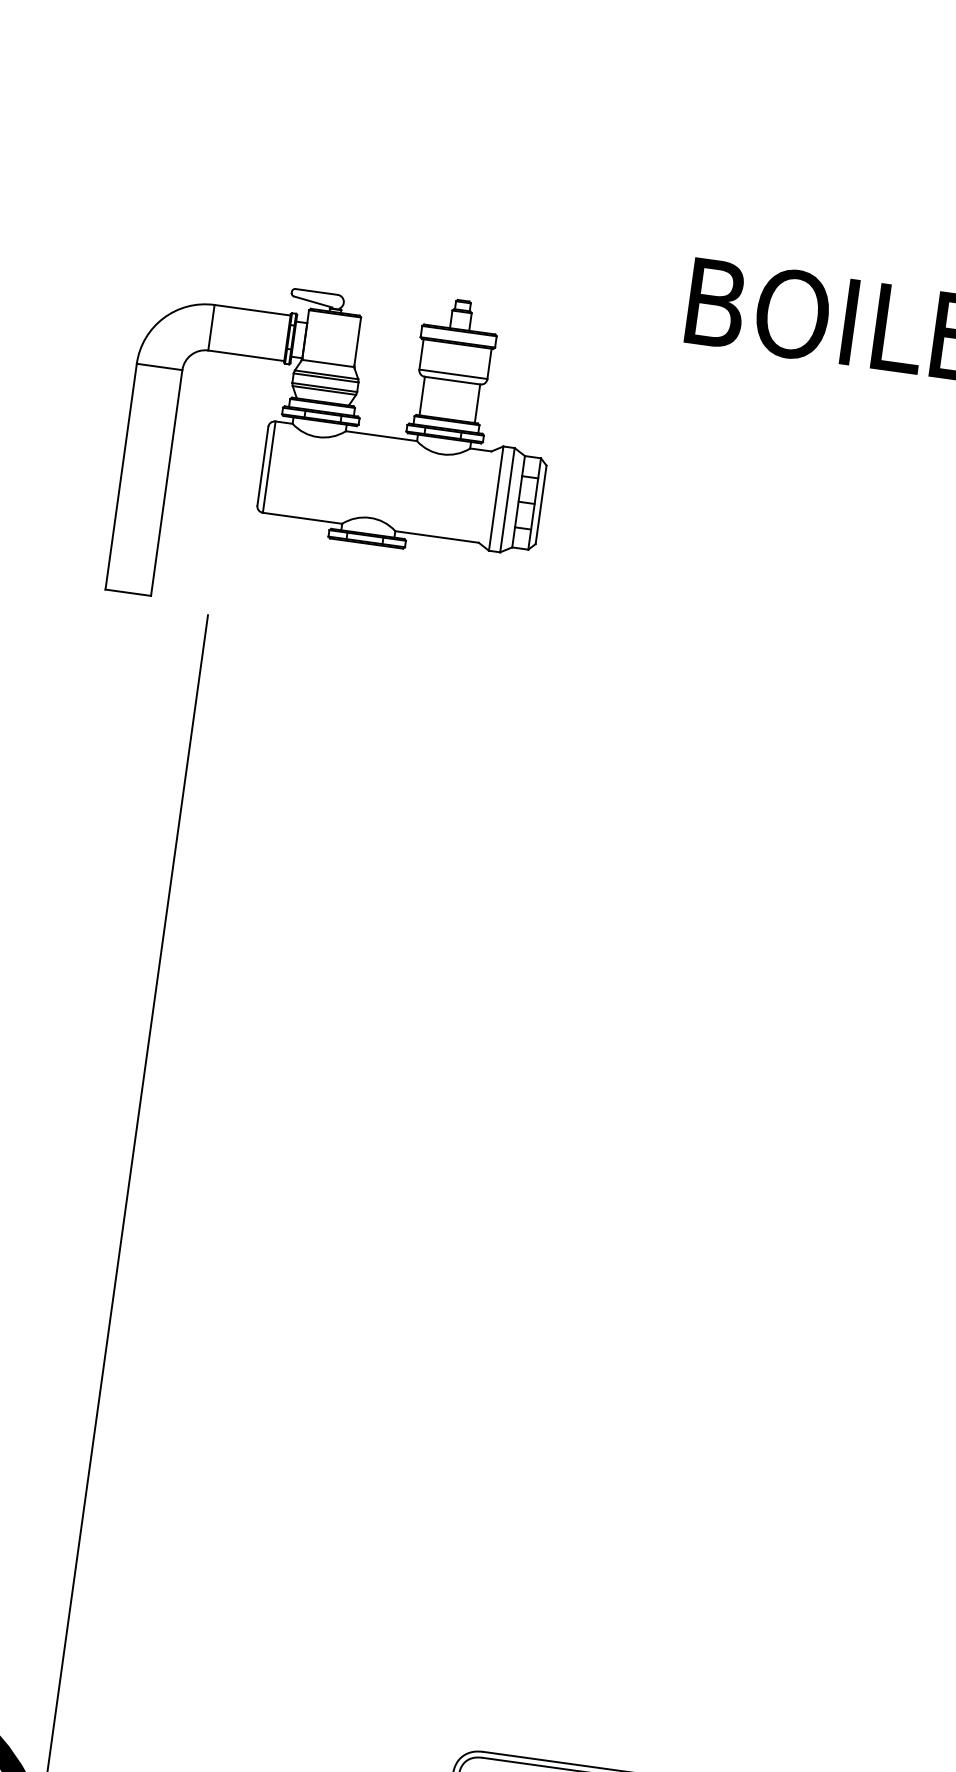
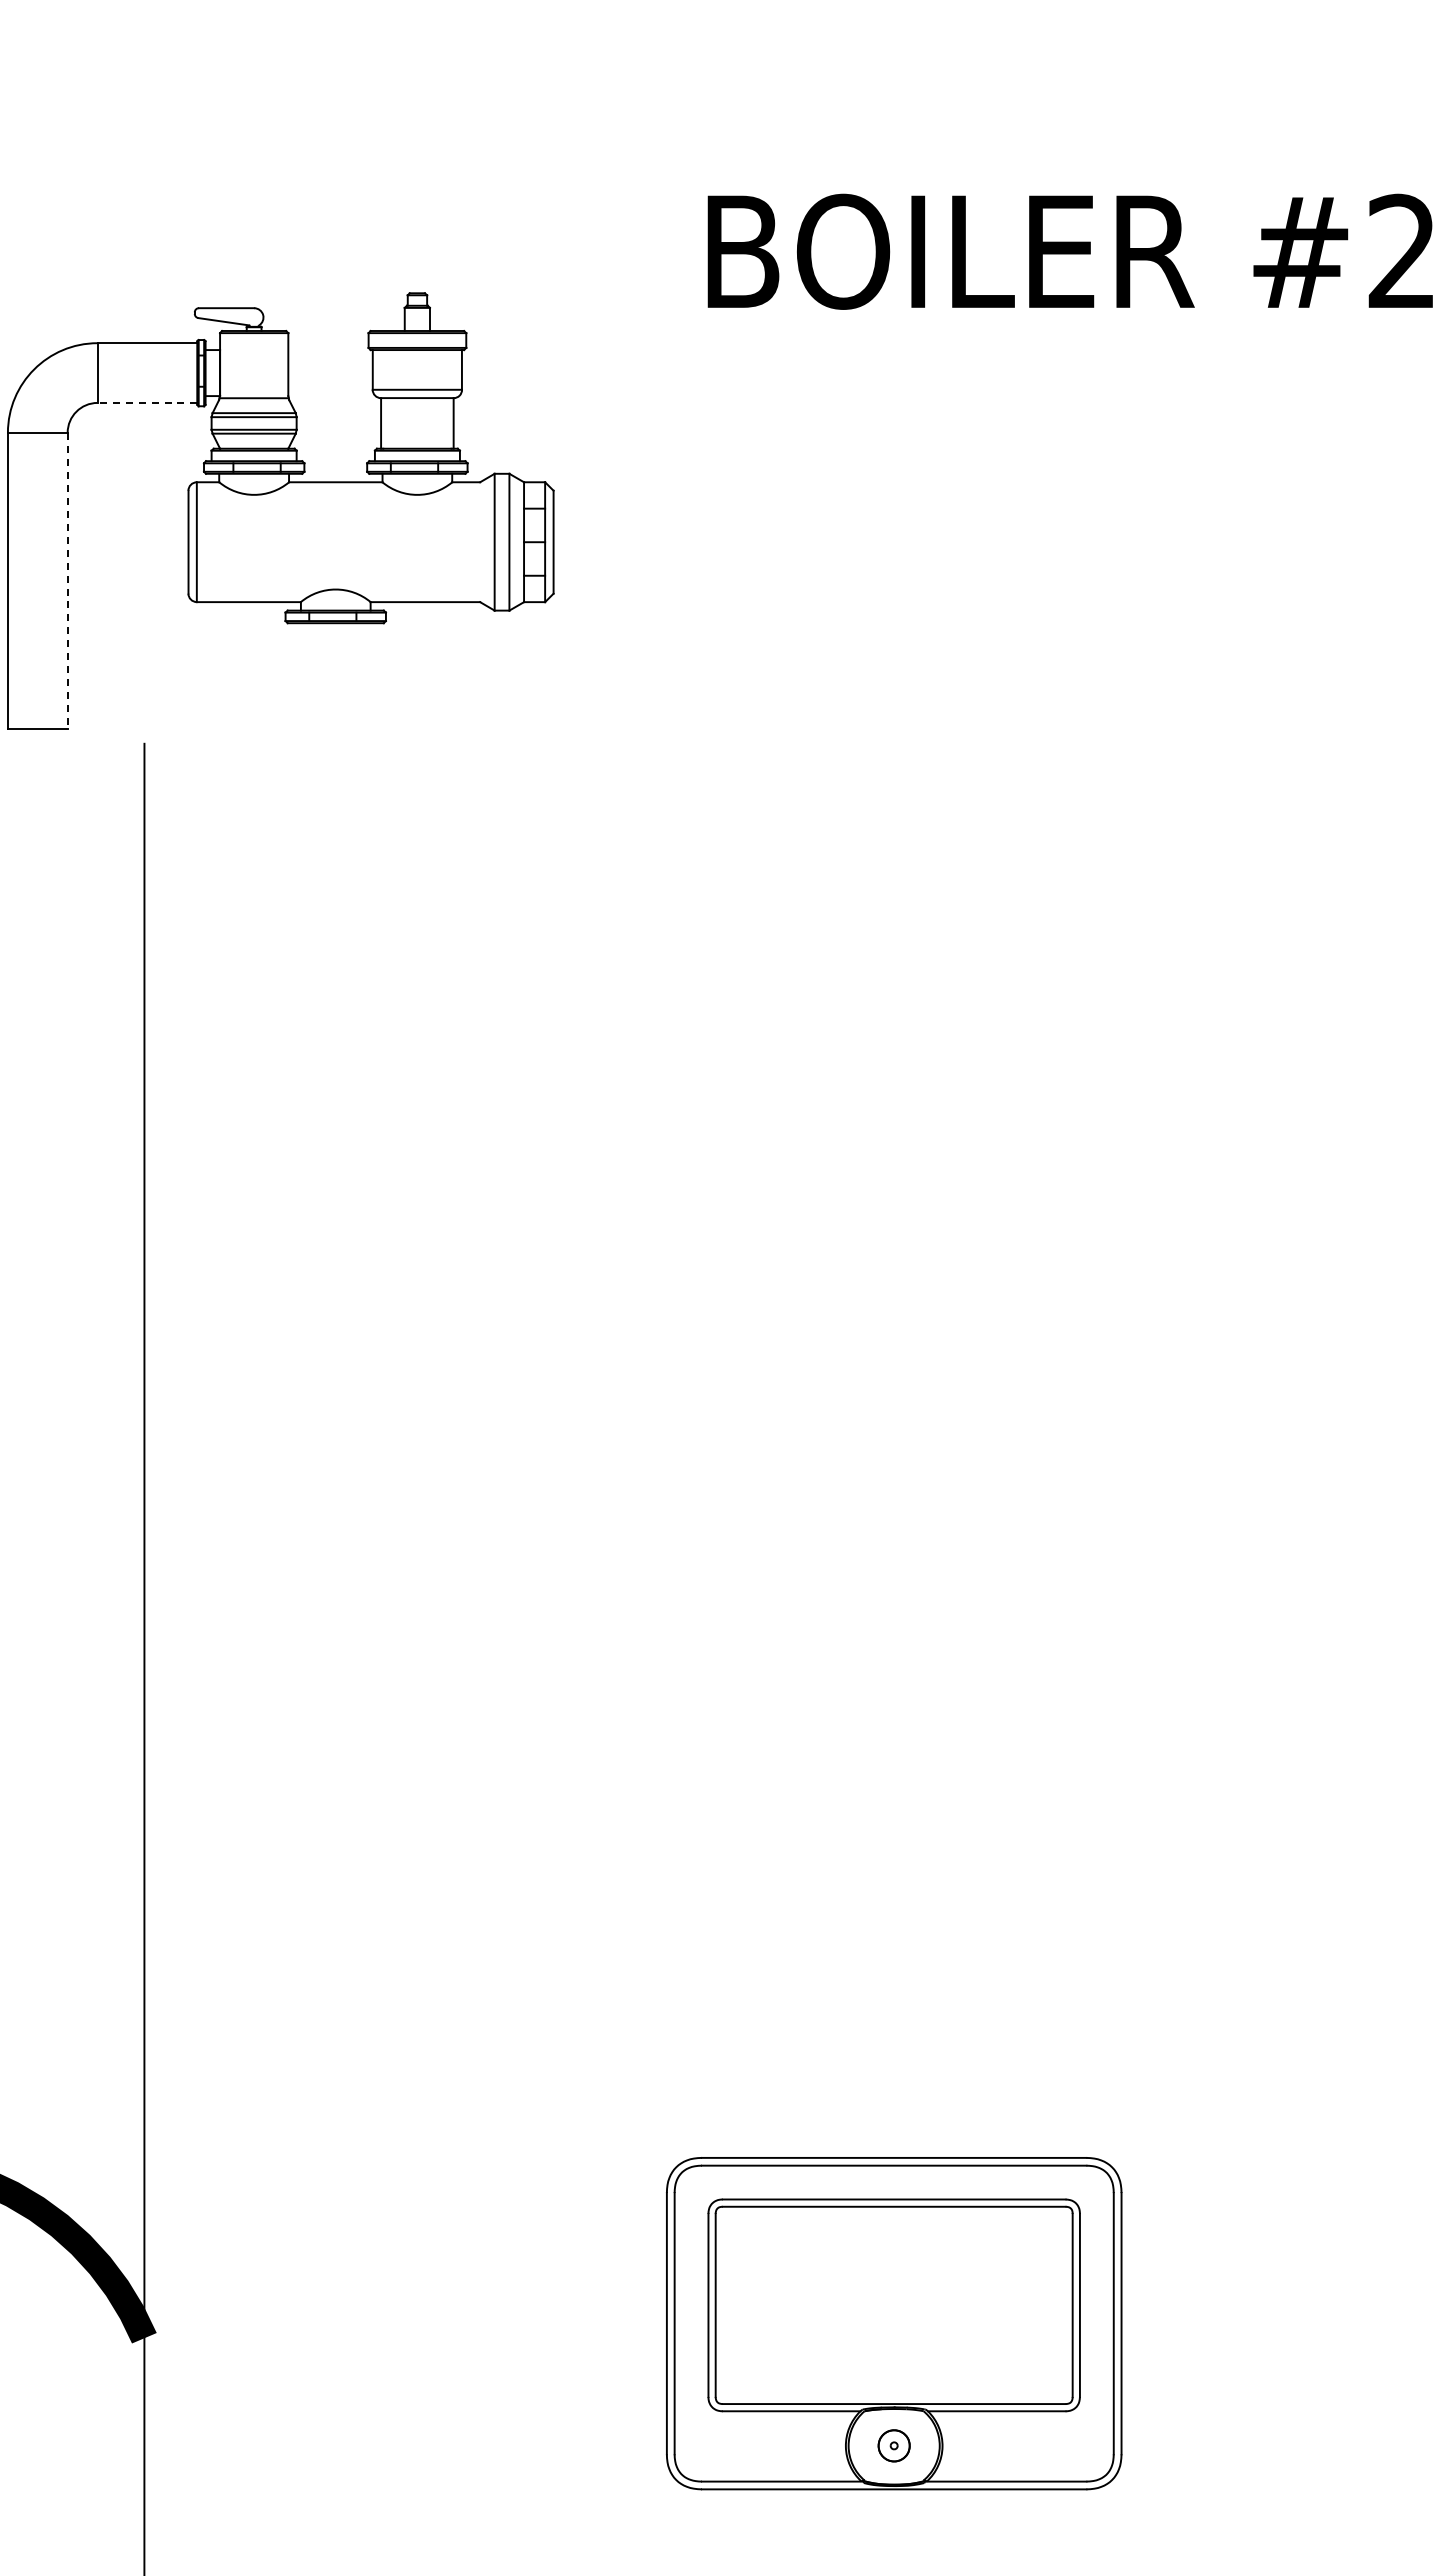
line: (246, 355) -> (147, 402), solid -> dashed
line: (166, 483) -> (67, 581), solid -> dashed

